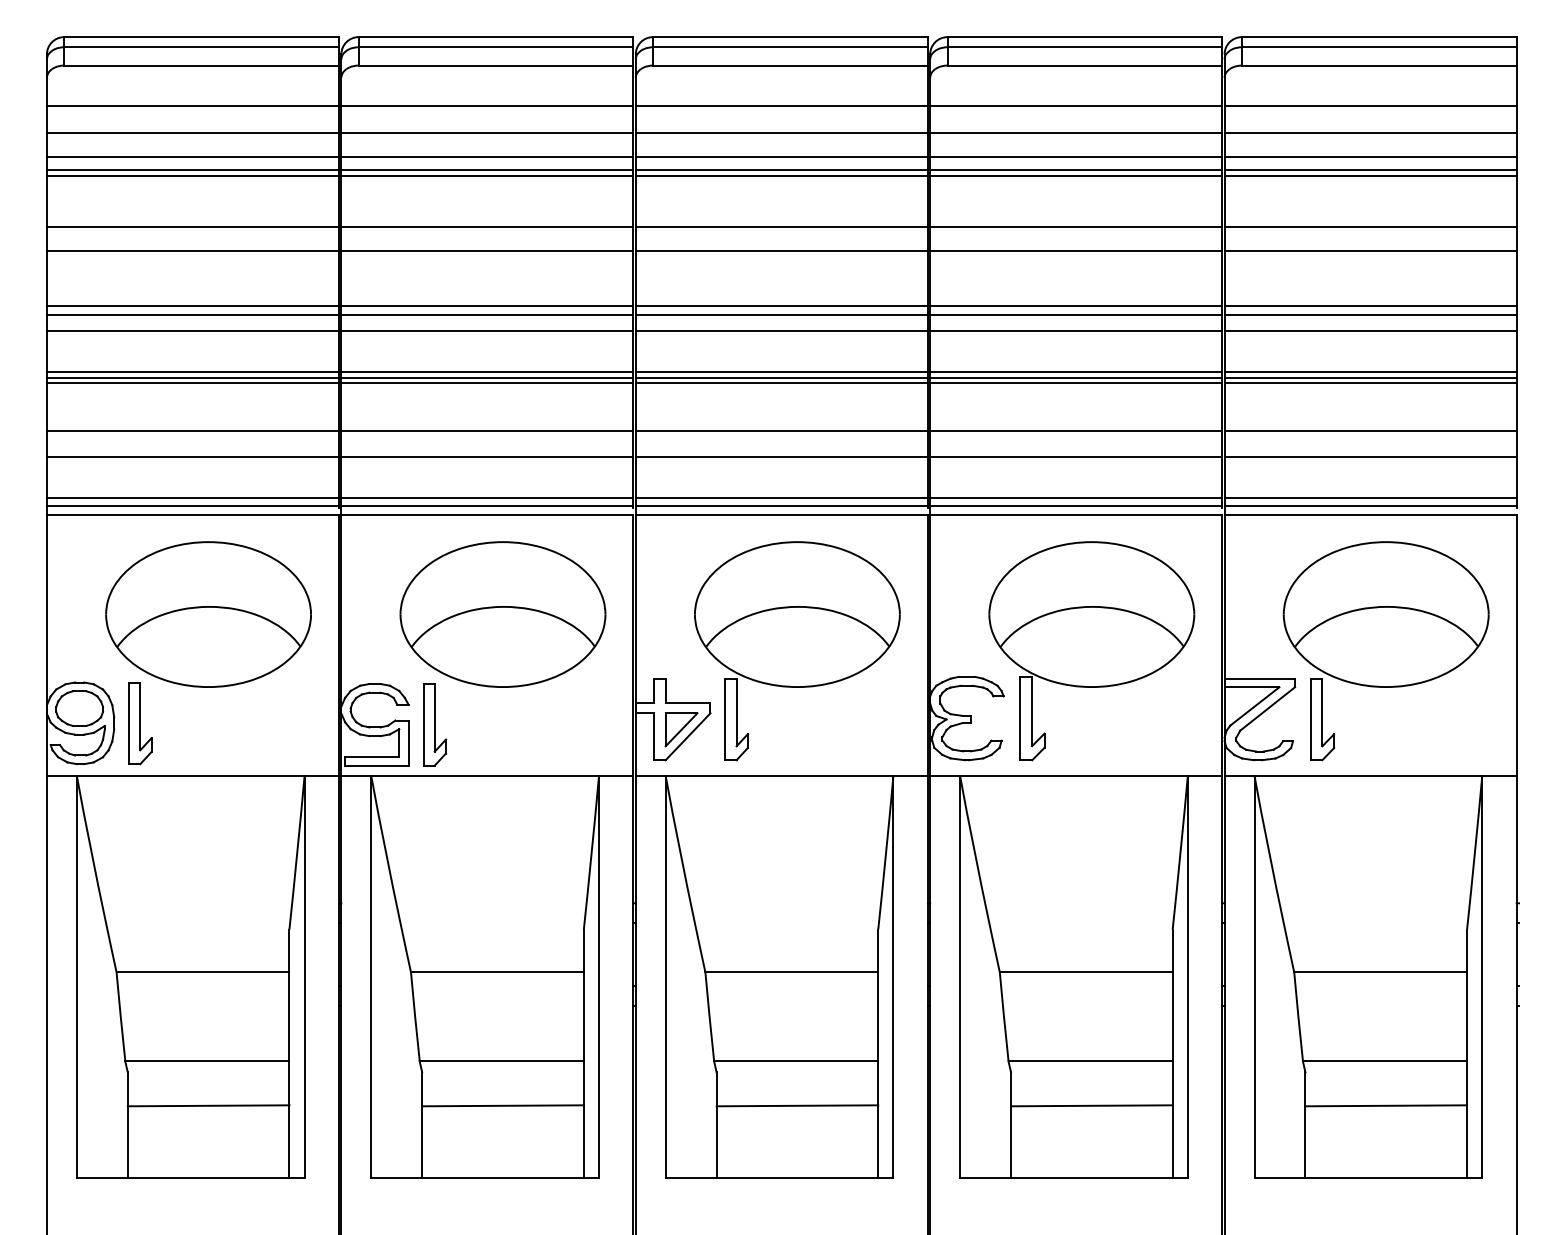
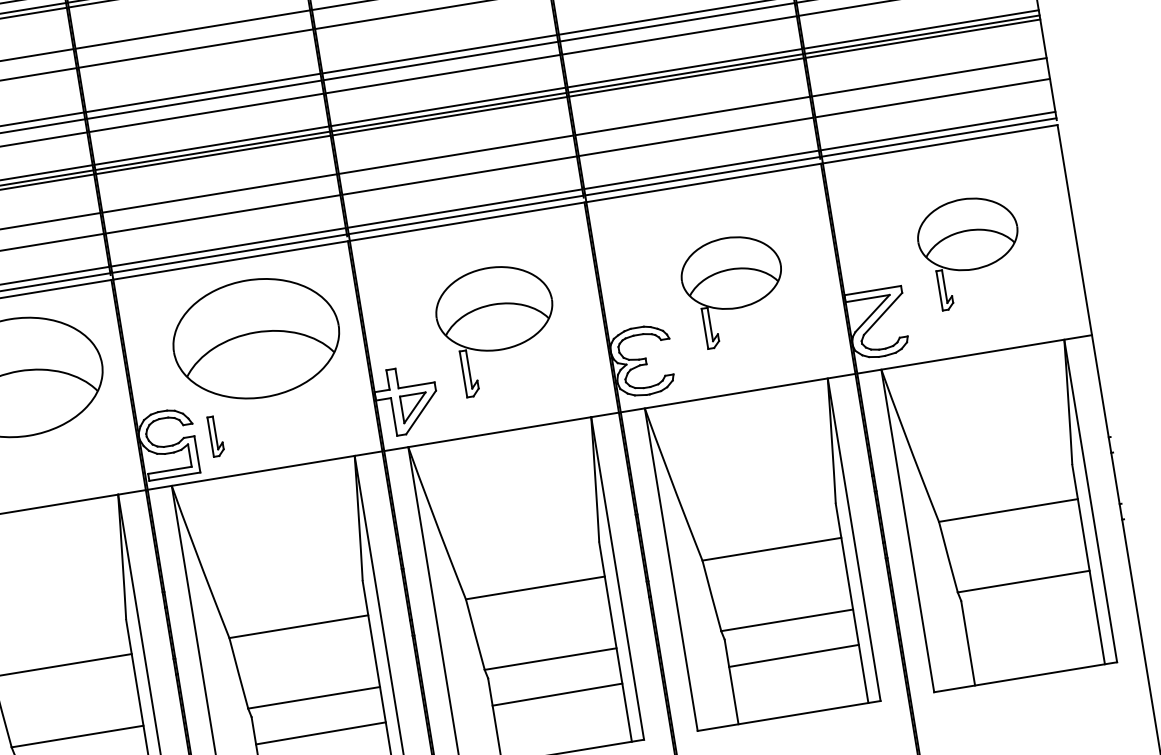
part: (797, 651) -> (497, 329), size x0.7
part: (1091, 651) -> (733, 290), size x0.6
part: (1385, 651) -> (970, 252), size x0.6
part: (434, 724) -> (215, 436), size x0.6
line: (1386, 1105) -> (1030, 616), removed

